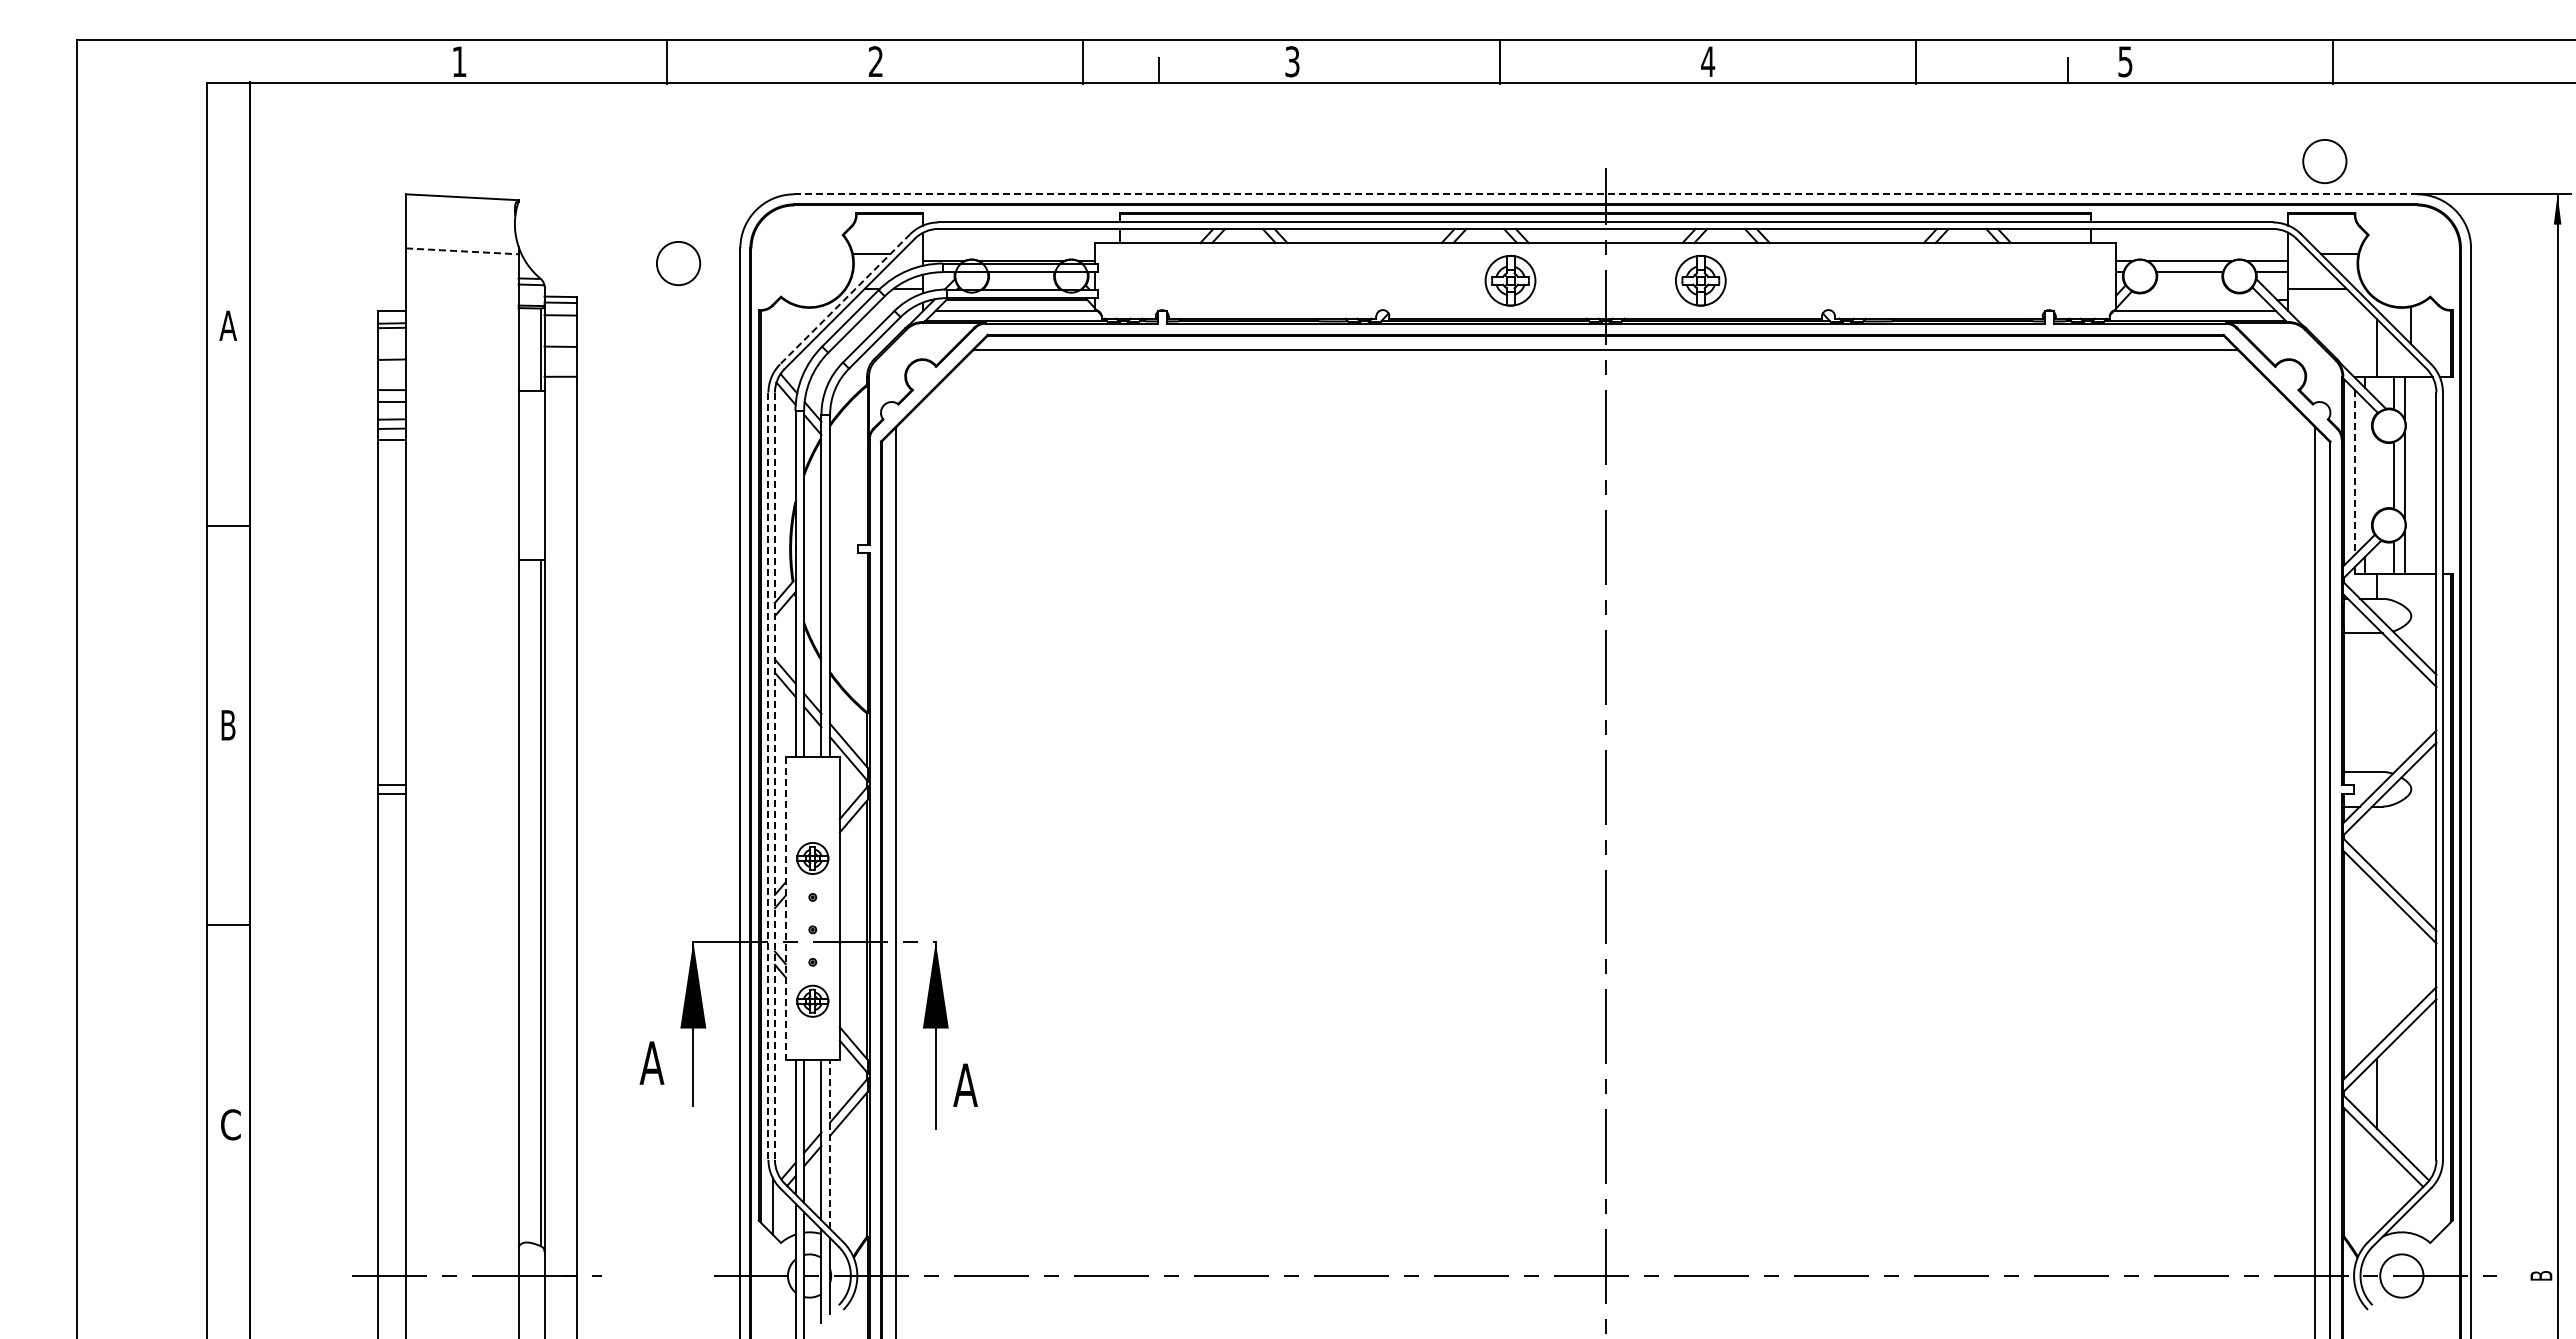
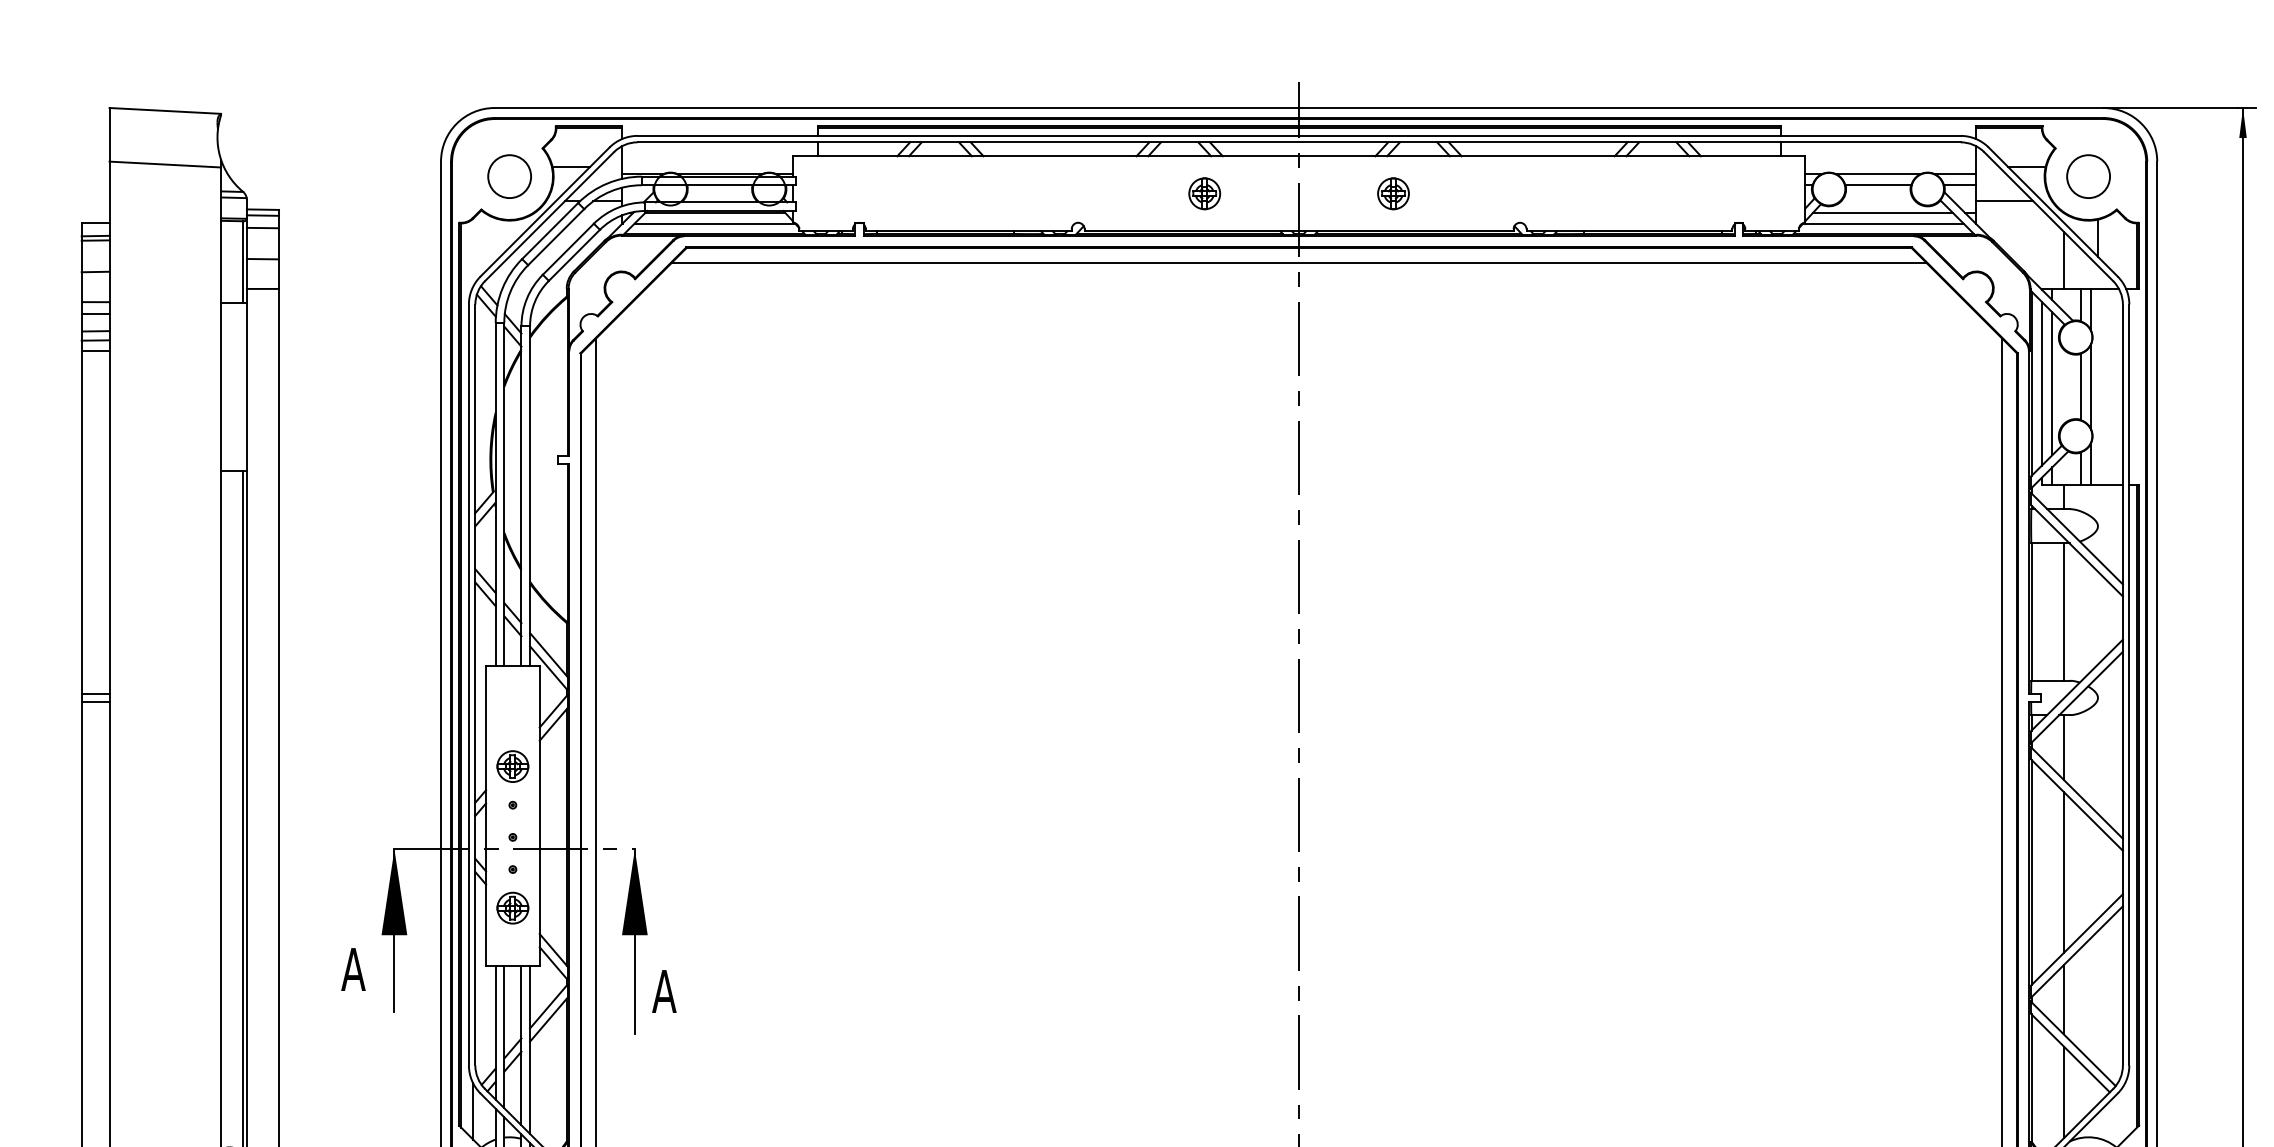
circle: (2324, 161) -> (2088, 176), moved
line: (1606, 194) -> (1299, 108), dashed -> solid
line: (462, 251) -> (165, 164), dashed -> solid
circle: (678, 263) -> (509, 176), moved
part: (1510, 280) -> (1204, 193), size x0.62
part: (1700, 280) -> (1393, 193), size x0.62
line: (844, 299) -> (544, 212), dashed -> solid
line: (2194, 299) -> (1882, 212), added
line: (2354, 472) -> (2041, 383), dashed -> solid
line: (2365, 472) -> (2052, 383), added
line: (2376, 702) -> (2063, 611), added
line: (768, 776) -> (468, 685), dashed -> solid
line: (774, 776) -> (474, 685), dashed -> solid
line: (2376, 838) -> (2063, 746), added
line: (785, 908) -> (485, 816), dashed -> solid
line: (2376, 965) -> (2063, 872), added
line: (830, 1144) -> (530, 1050), dashed -> solid
line: (2376, 1186) -> (2063, 1091), added

